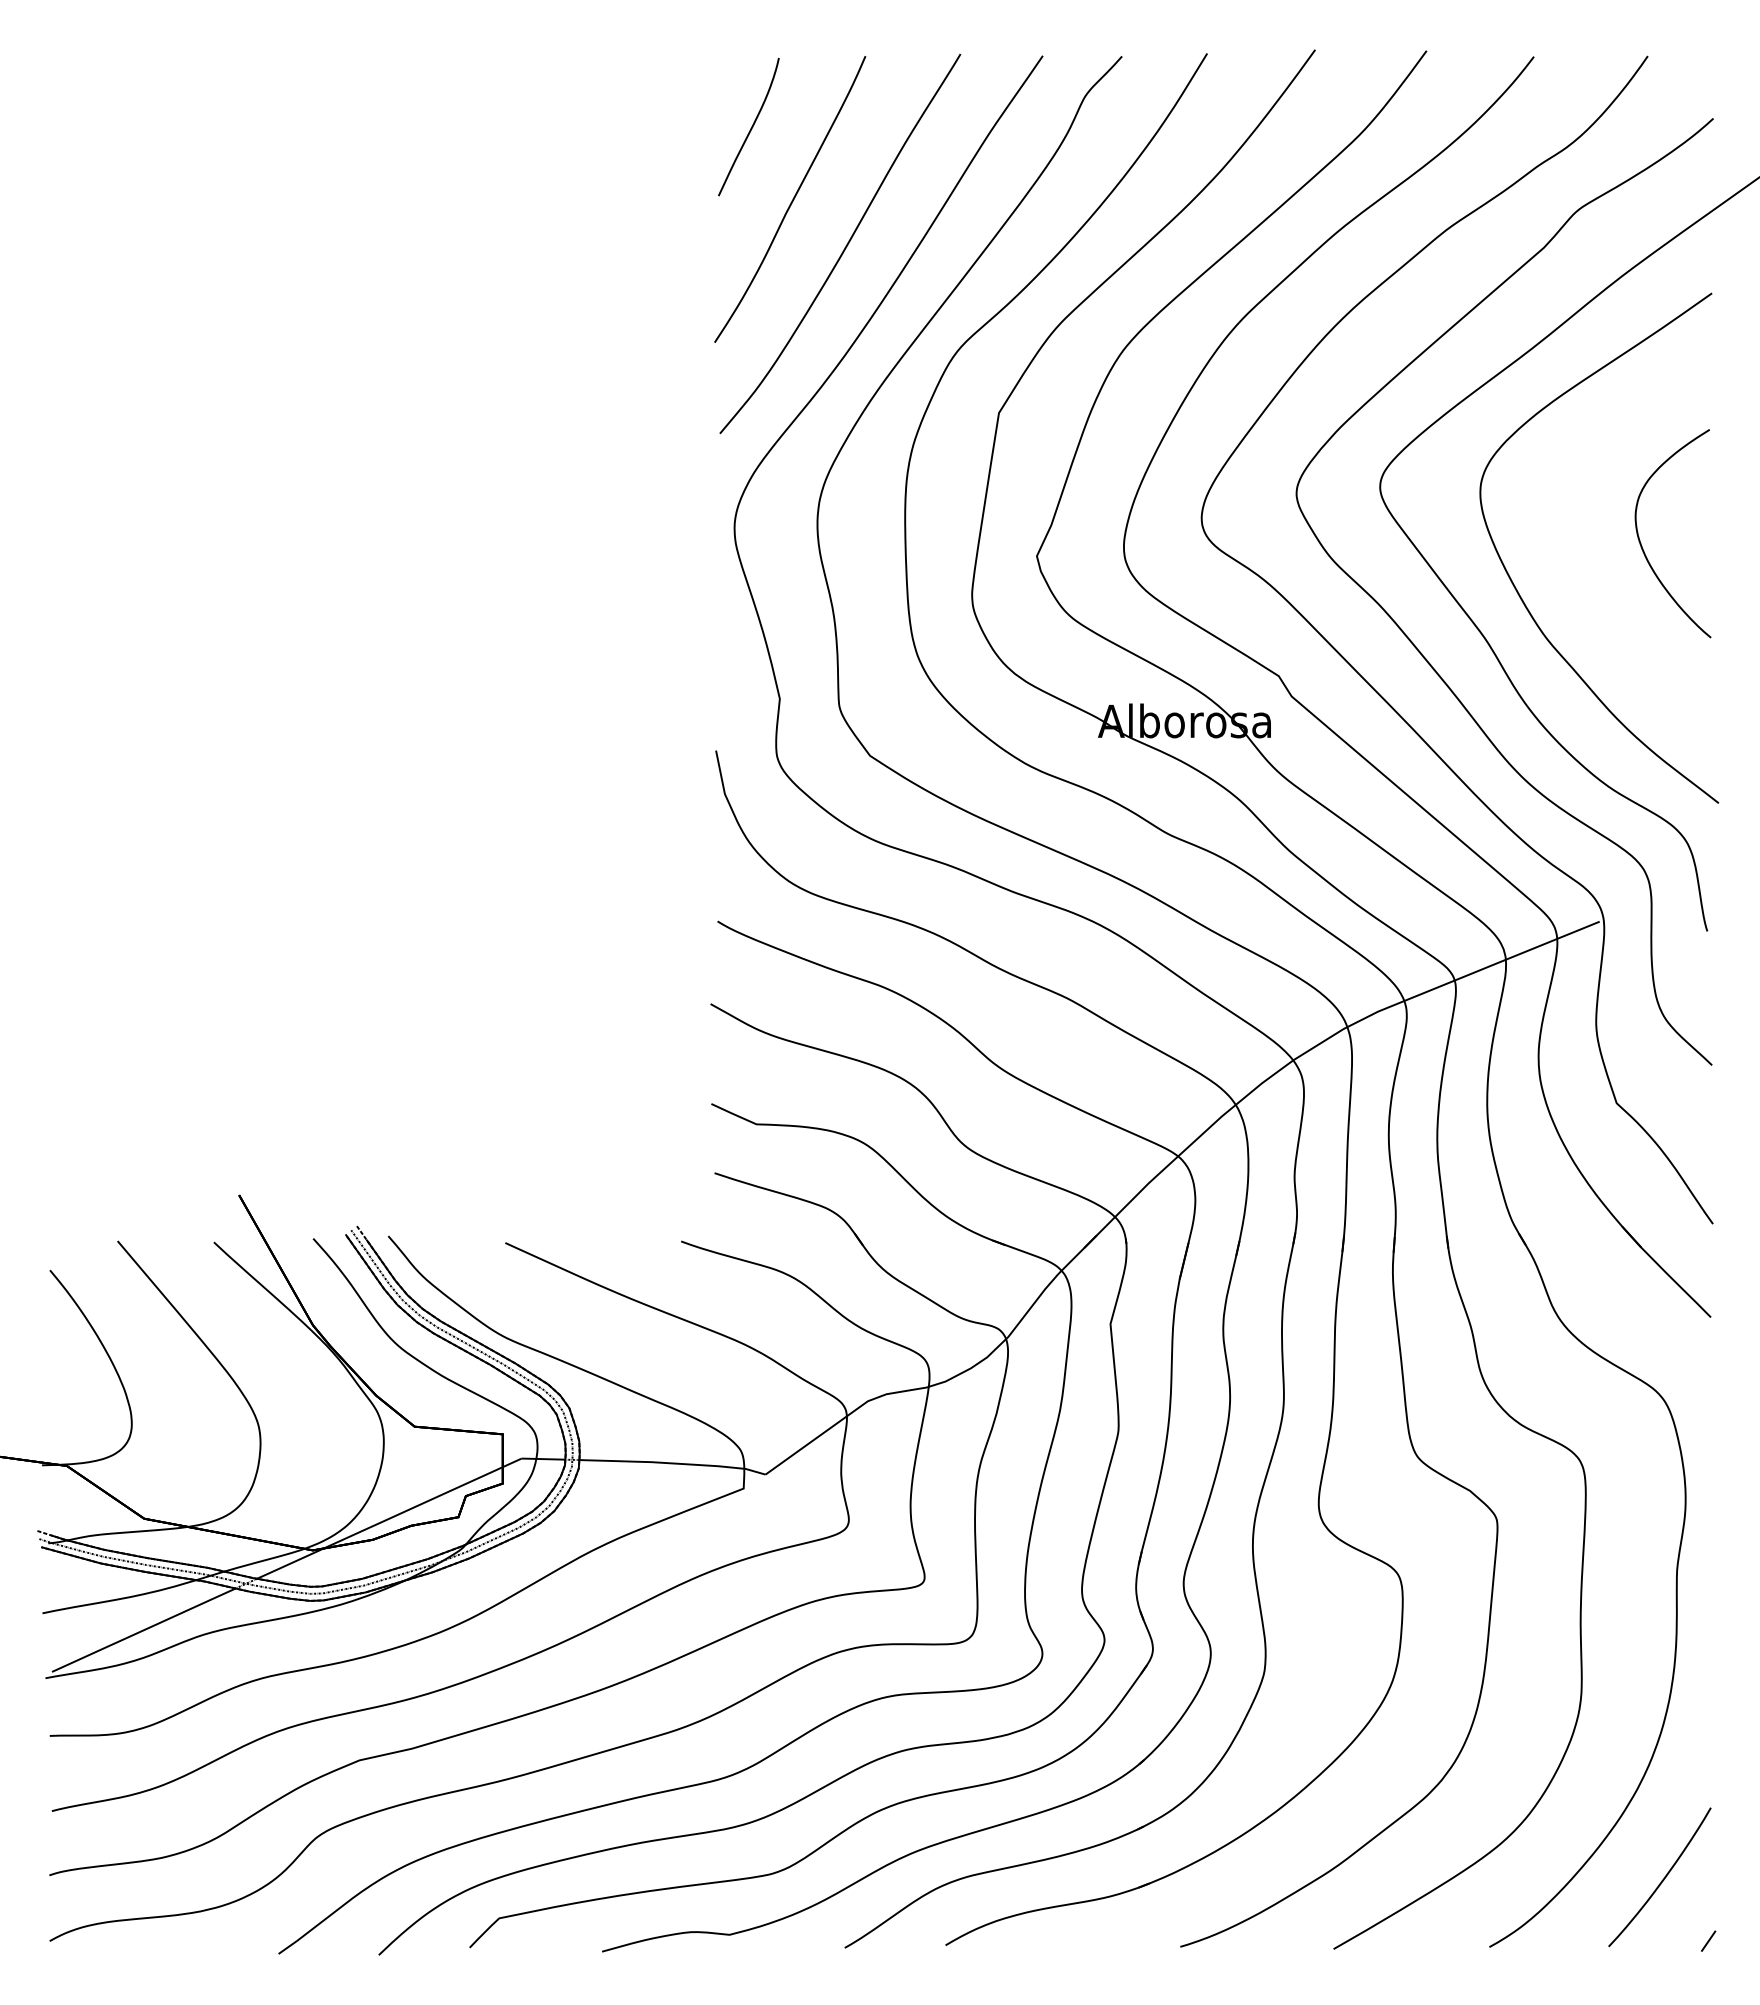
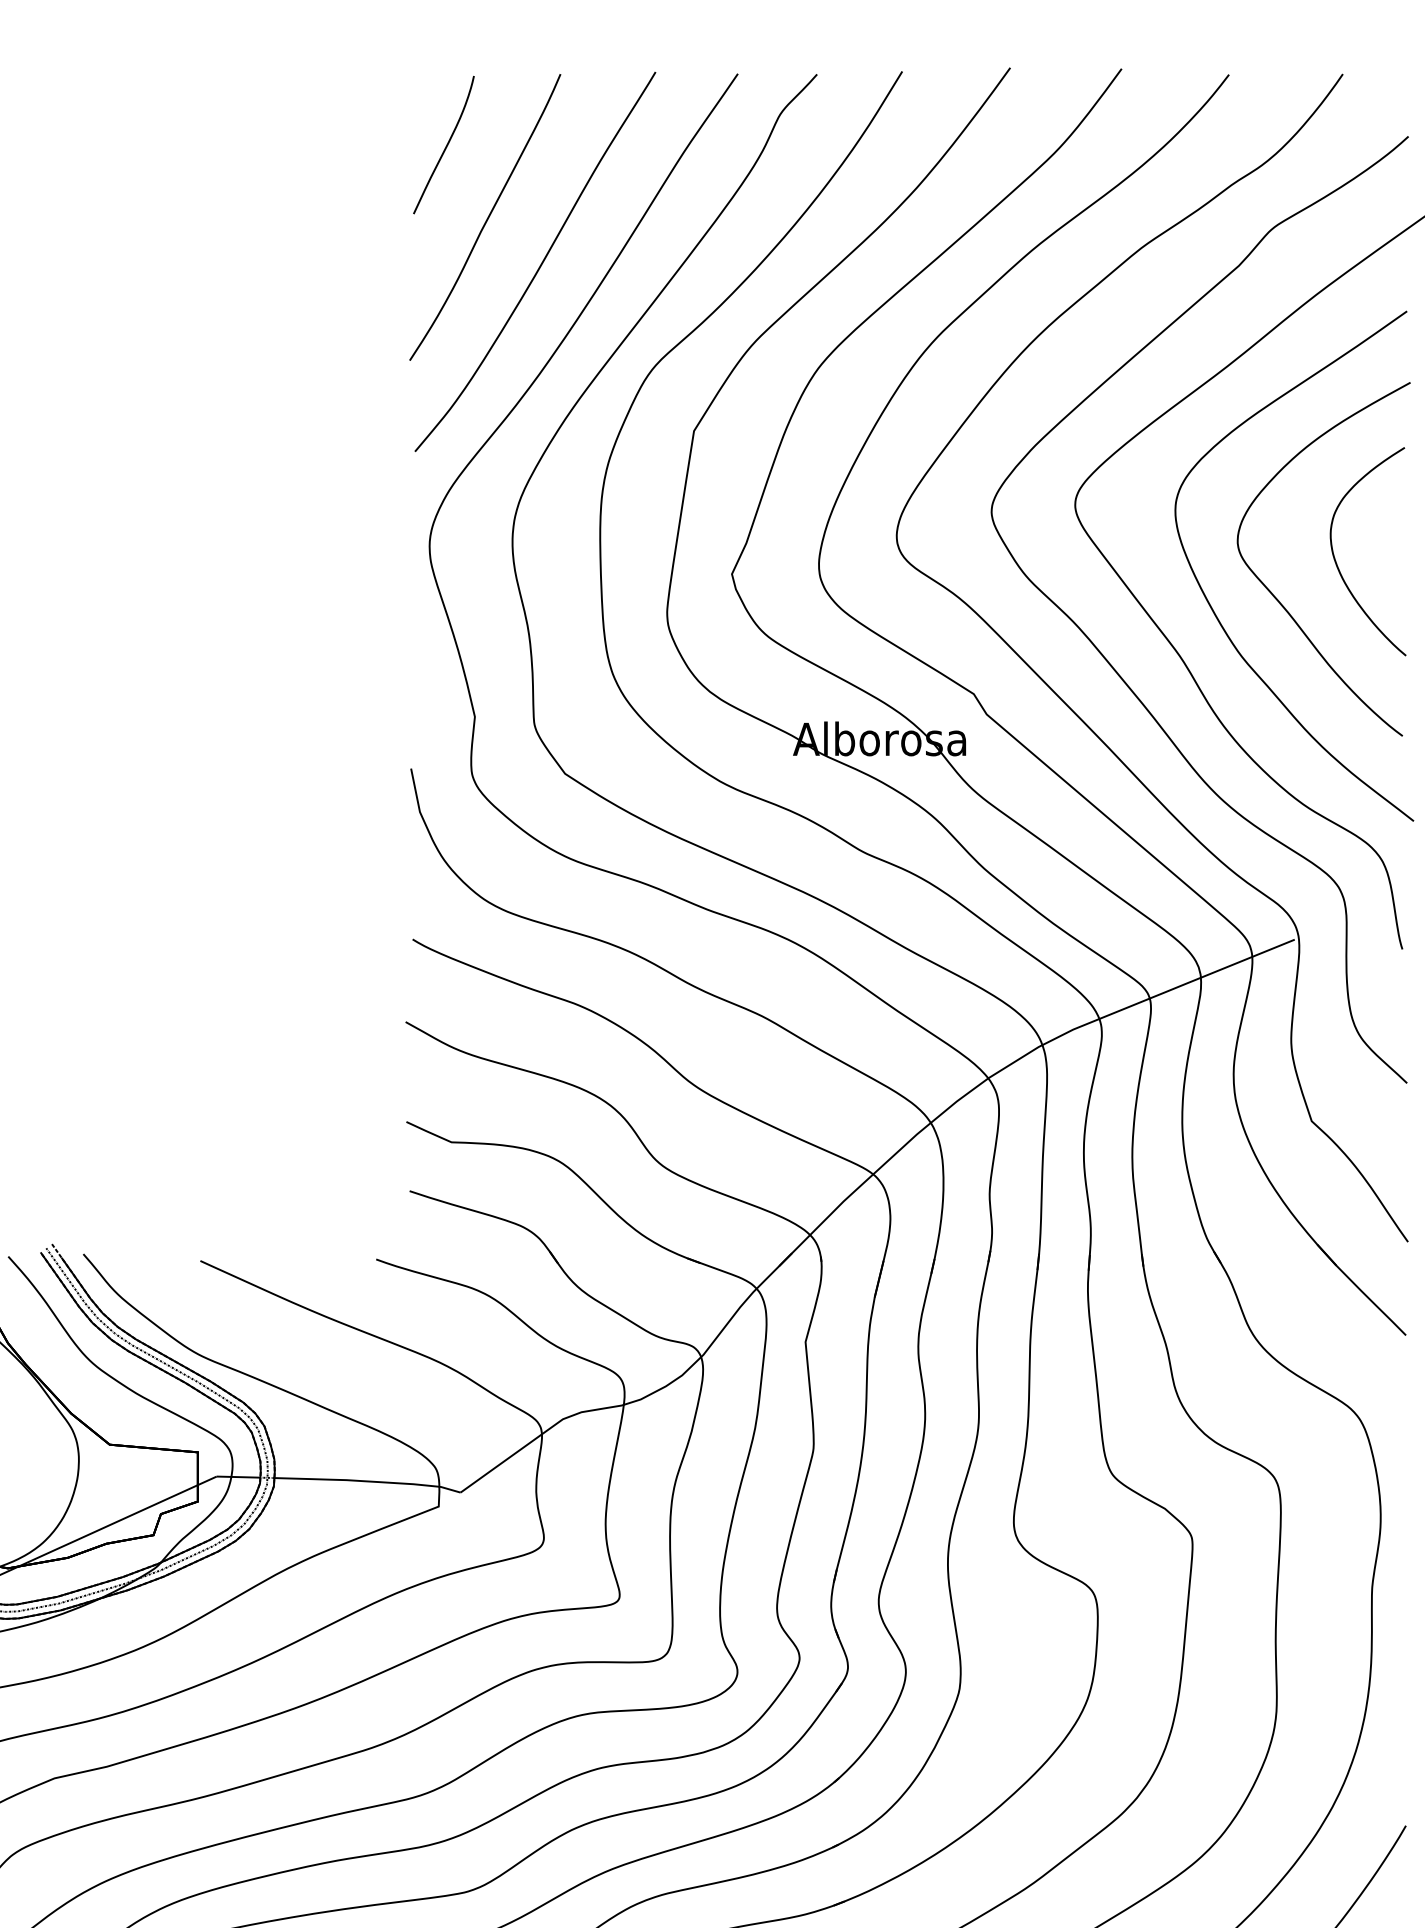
part: (1583, 581) -> (1278, 599), added

